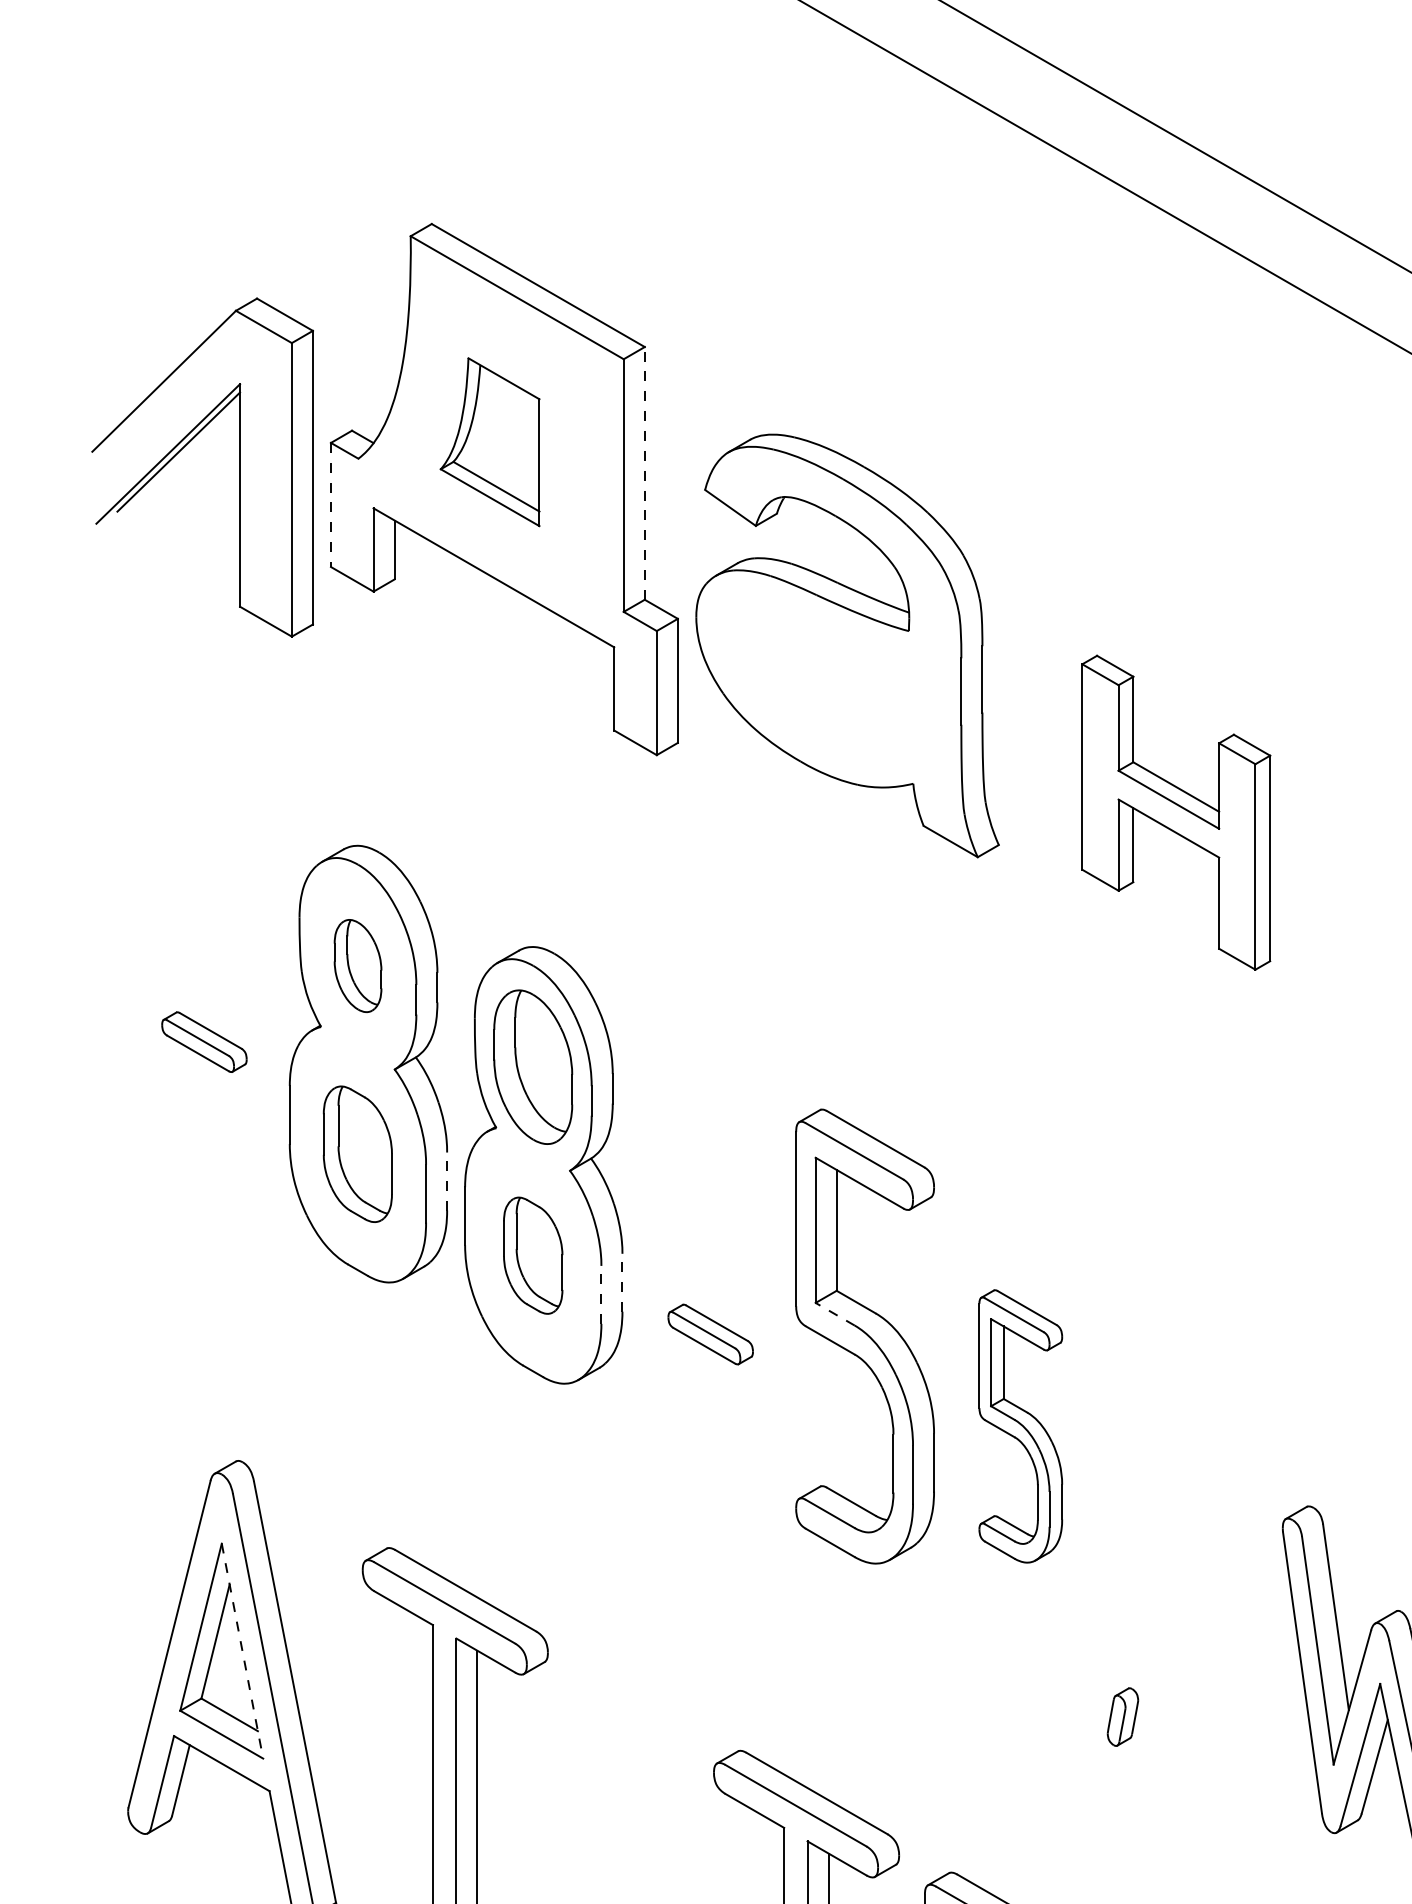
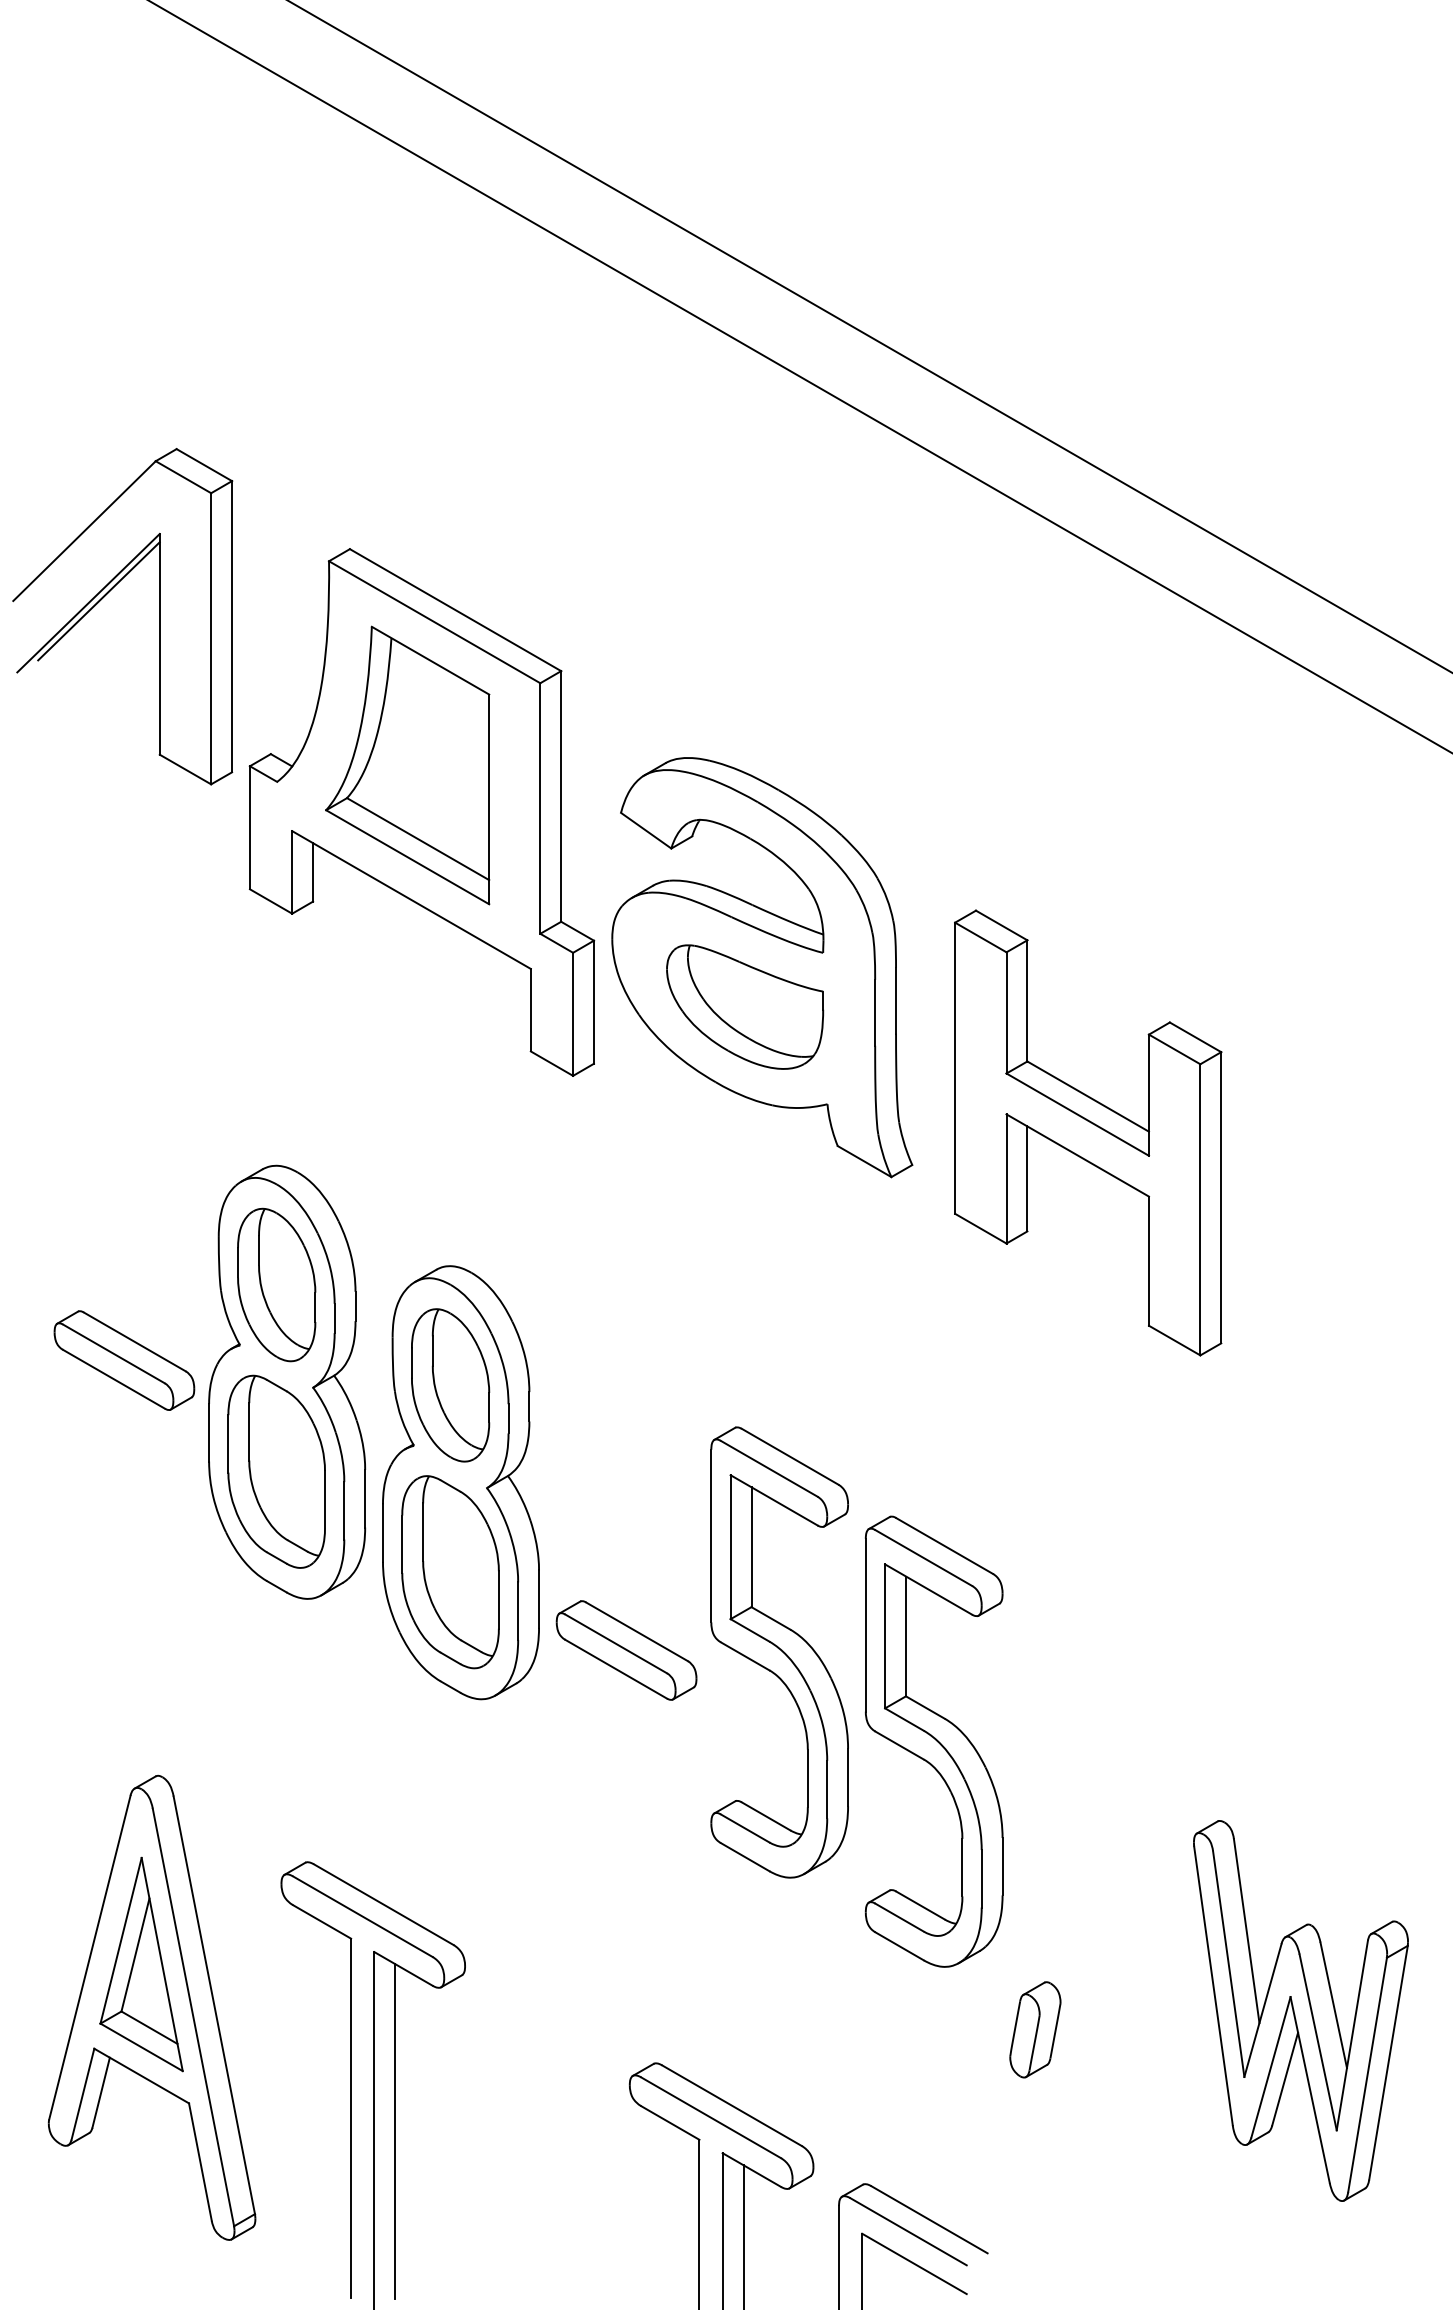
part: (489, 442) -> (407, 765), size x1.67
part: (184, 448) -> (104, 597), moved
line: (645, 472) -> (561, 795), dashed -> solid
line: (330, 504) -> (249, 827), dashed -> solid
part: (830, 685) -> (745, 1006), added
part: (1176, 812) -> (1088, 1132), size x1.43
part: (357, 965) -> (276, 1284), size x1.67
part: (204, 1042) -> (124, 1360), size x1.67
part: (357, 1154) -> (276, 1471), size x1.43
line: (447, 1181) -> (365, 1498), dashed -> solid
part: (533, 1255) -> (450, 1572), size x1.67
line: (622, 1283) -> (539, 1599), dashed -> solid
line: (601, 1295) -> (518, 1611), dashed -> solid
line: (834, 1314) -> (749, 1630), dashed -> solid
part: (710, 1334) -> (626, 1650), size x1.67
part: (1020, 1426) -> (933, 1741), size x1.67
line: (242, 1651) -> (162, 1964), dashed -> solid
part: (1123, 1716) -> (1035, 2029), size x1.67

